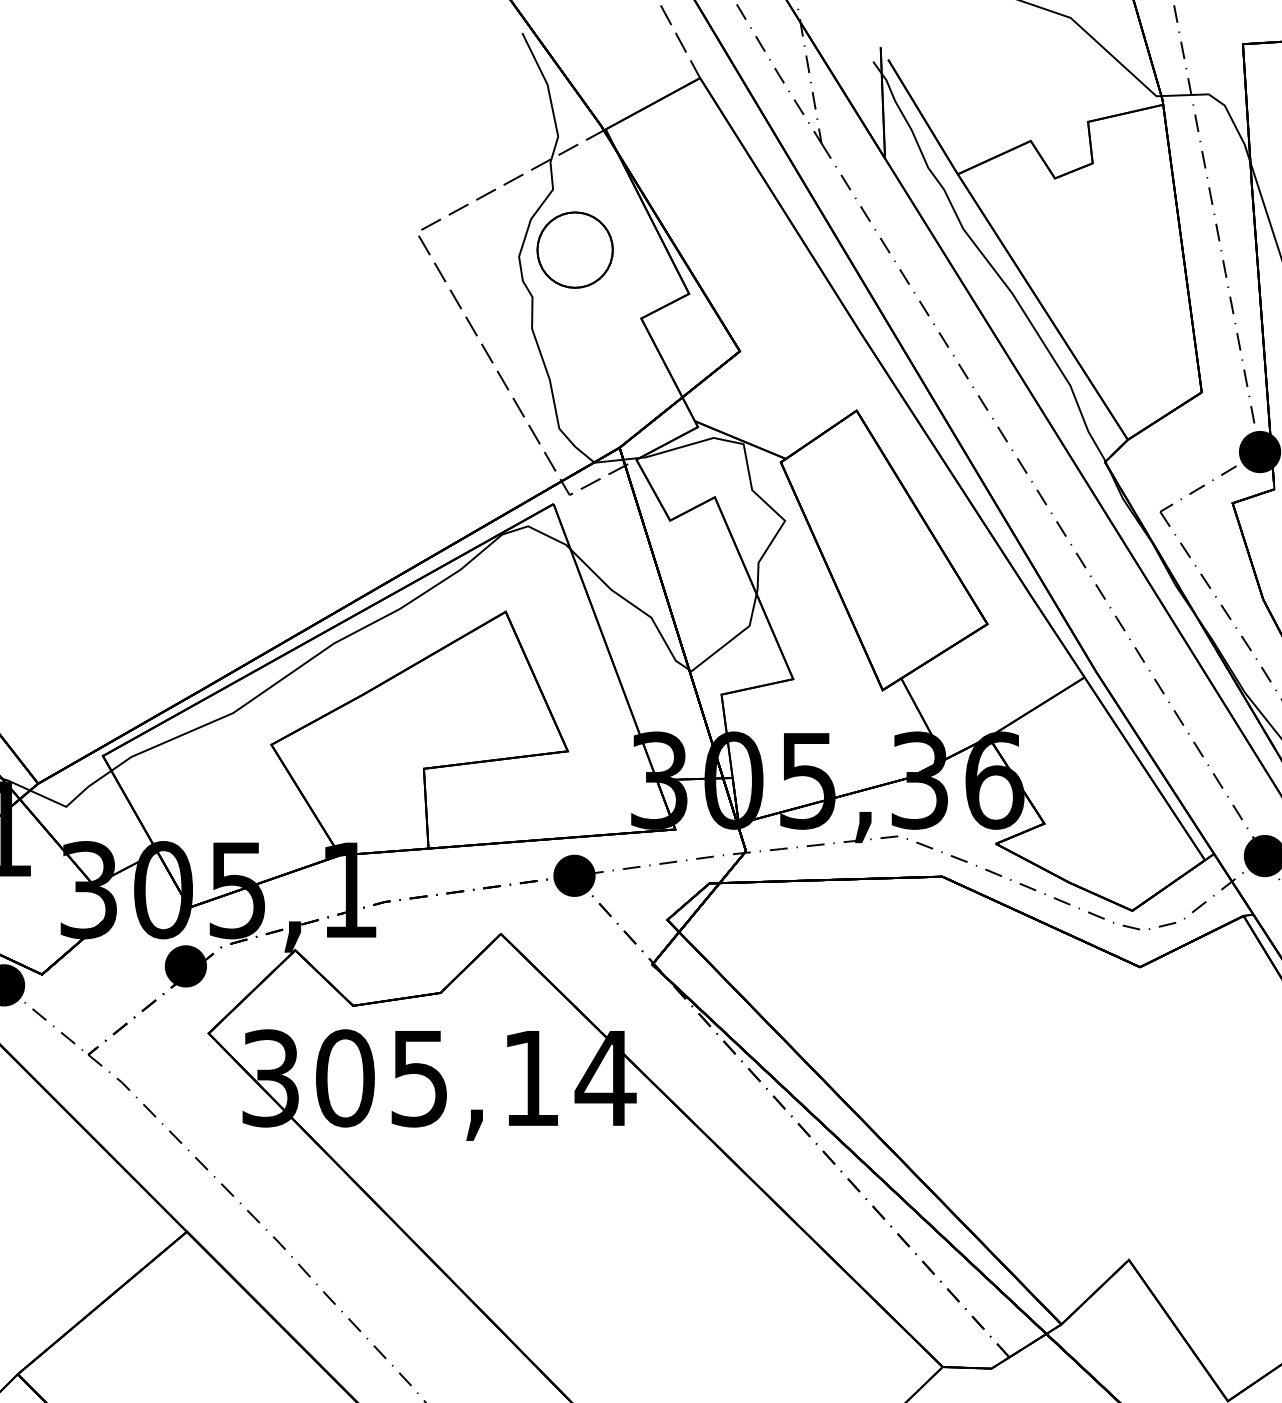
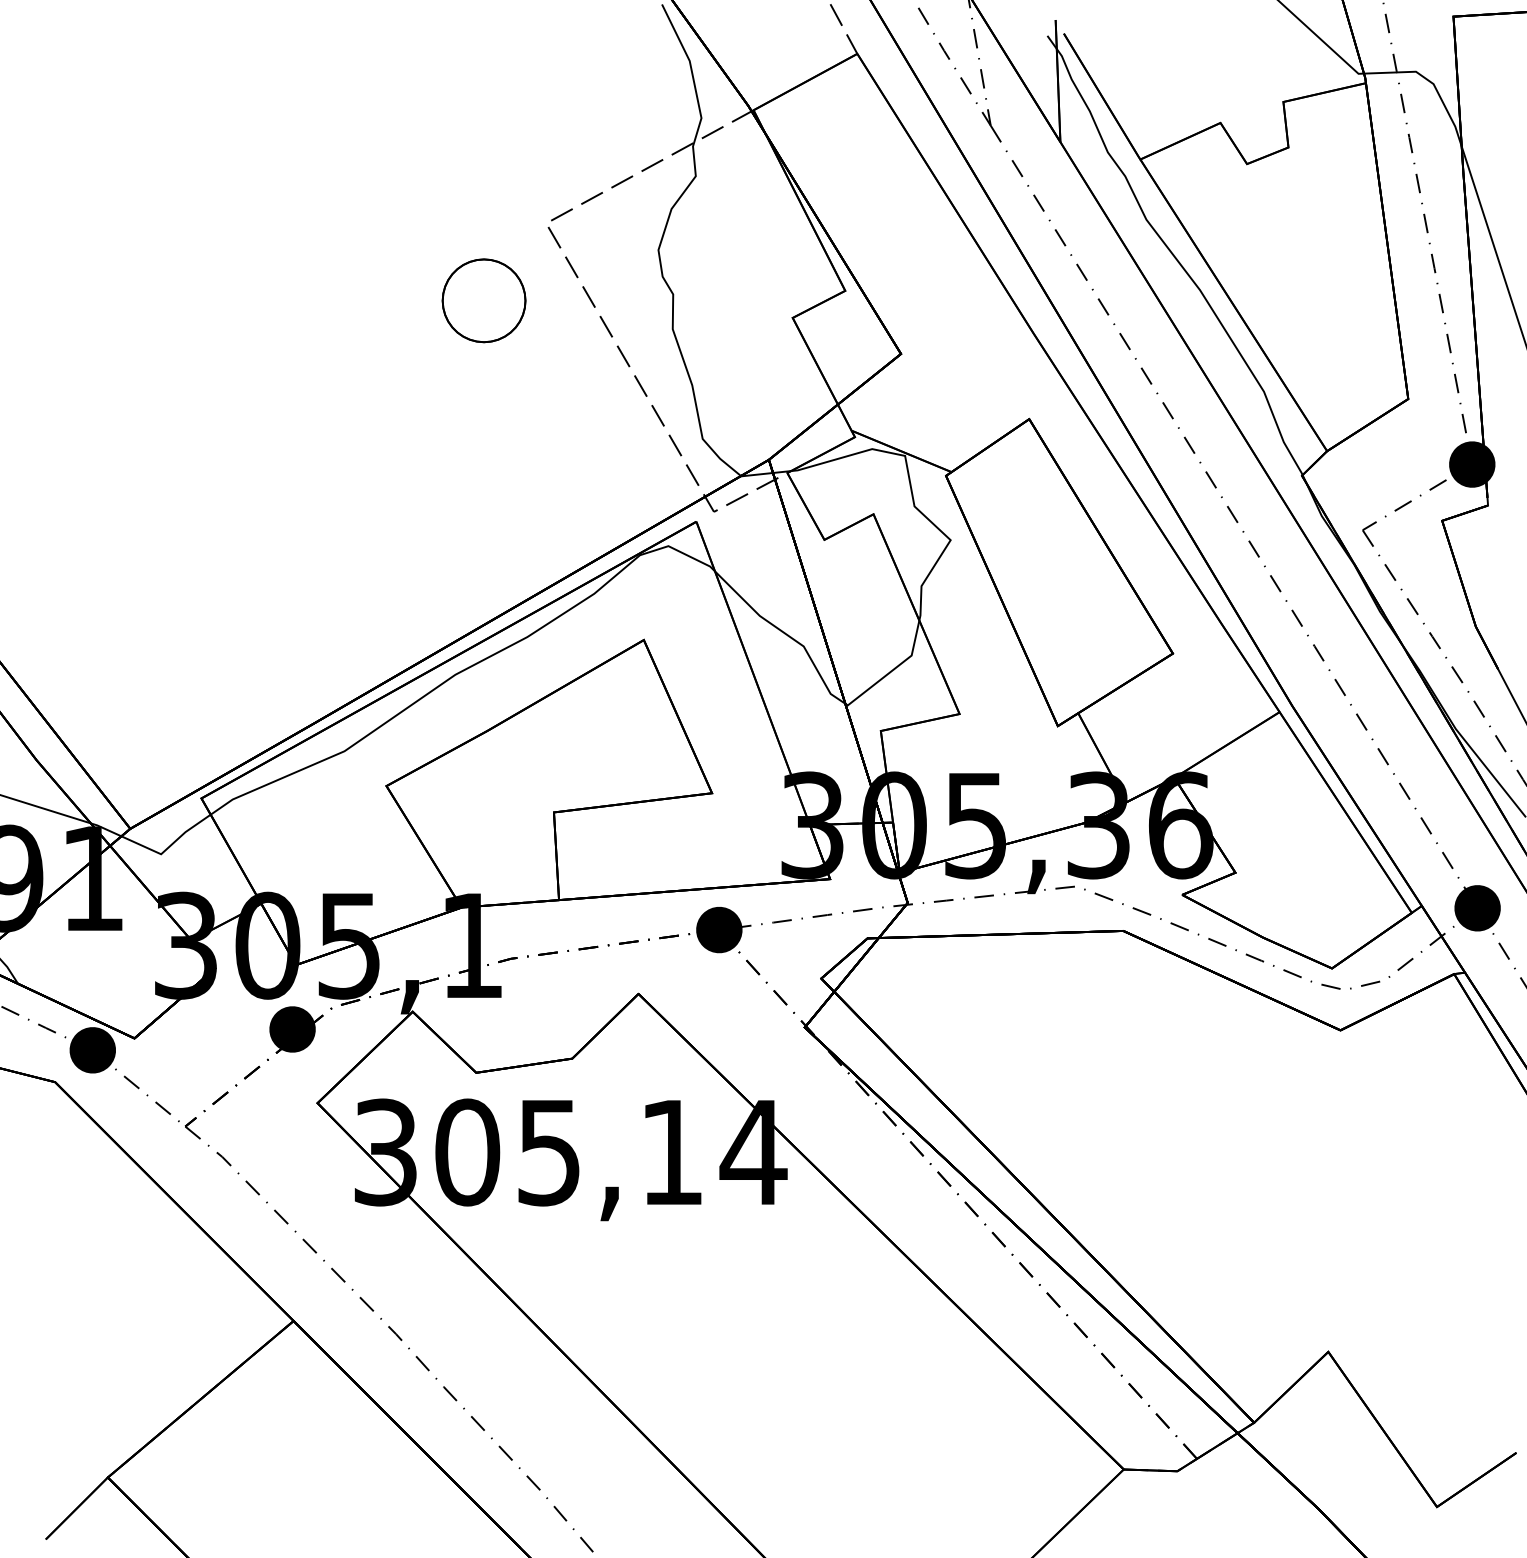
part: (574, 249) -> (483, 300), moved

